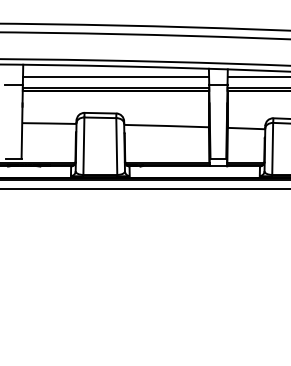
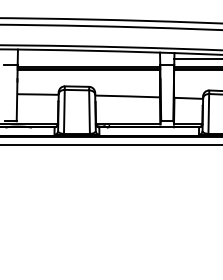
line: (116, 76) -> (89, 58), removed

